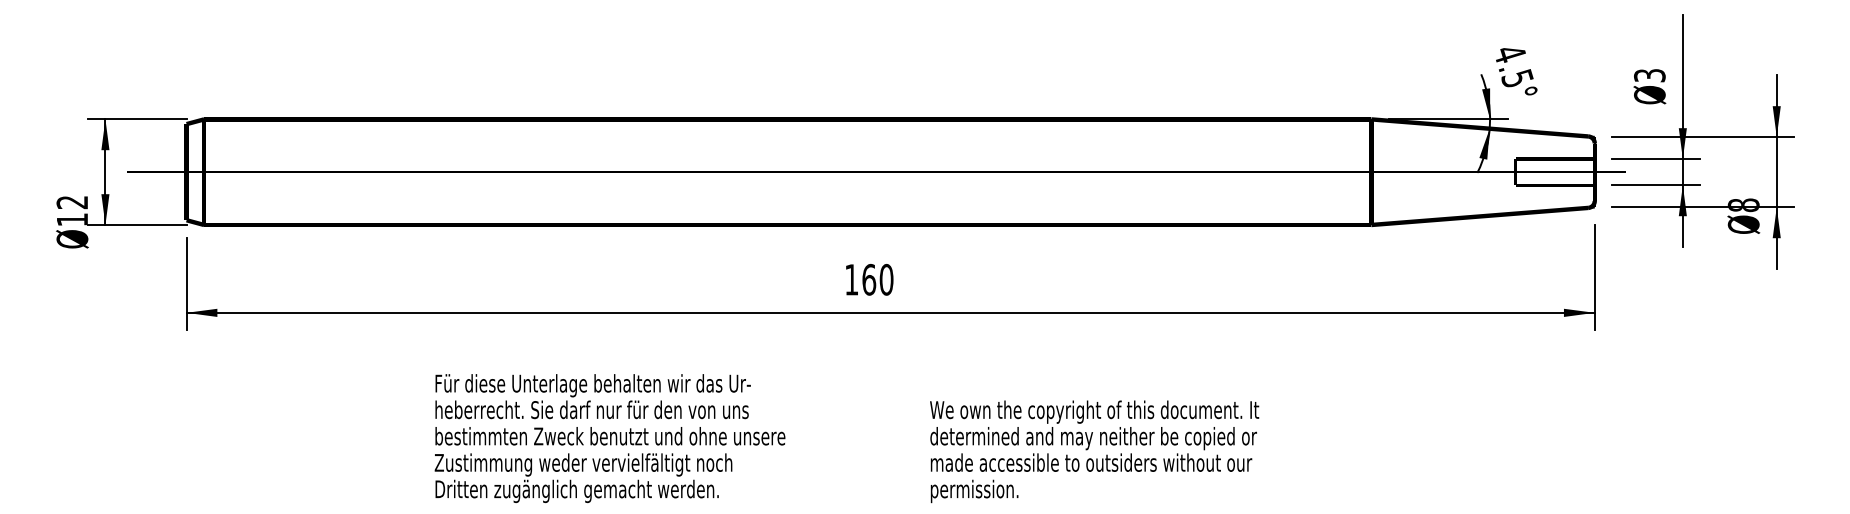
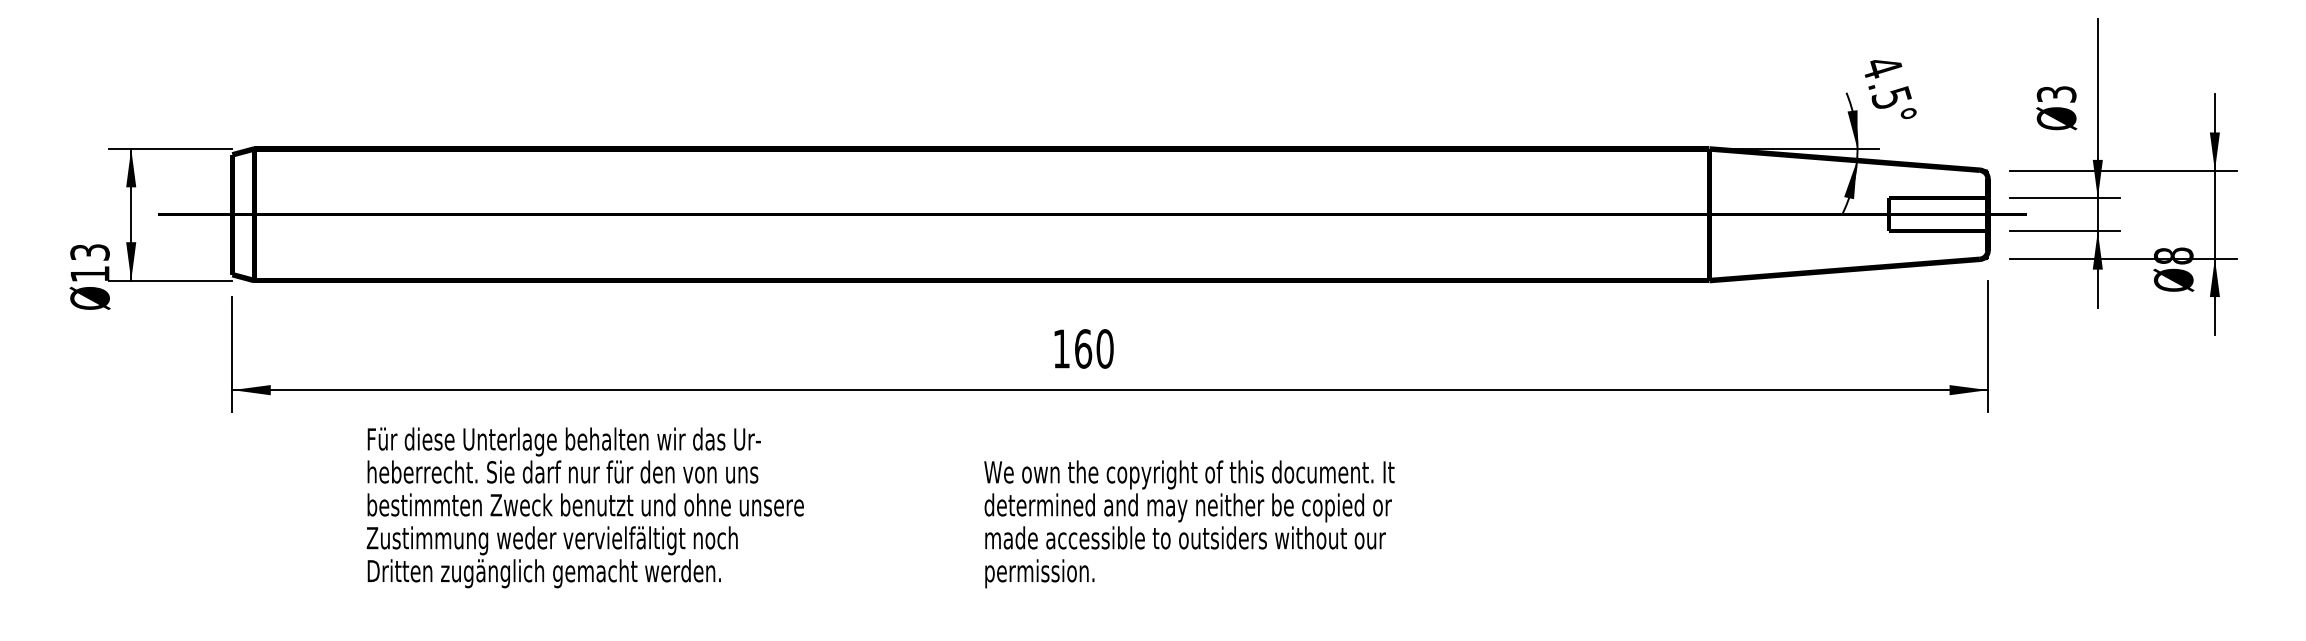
text: (71, 202) -> (89, 252), 12 -> 13
text: (846, 438) -> (880, 507), moved

